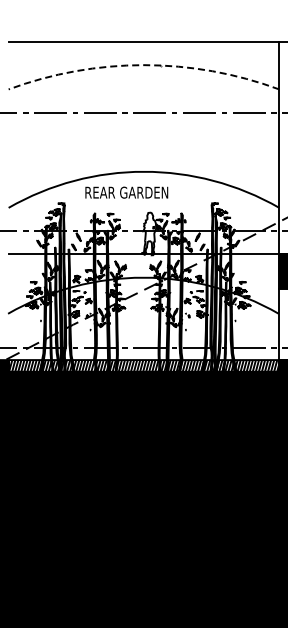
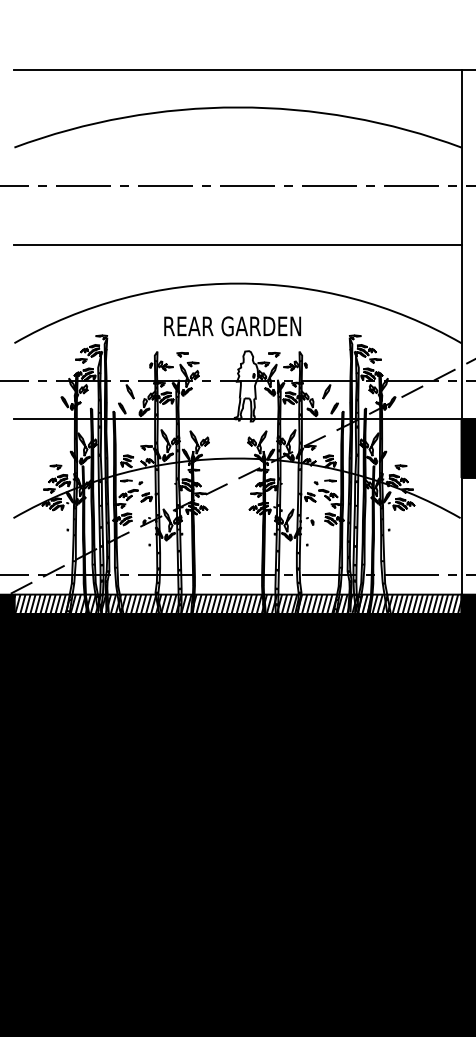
arc: (143, 65) -> (237, 108), dashed -> solid
line: (143, 148) -> (237, 245), added
text: (126, 192) -> (232, 326), moved

